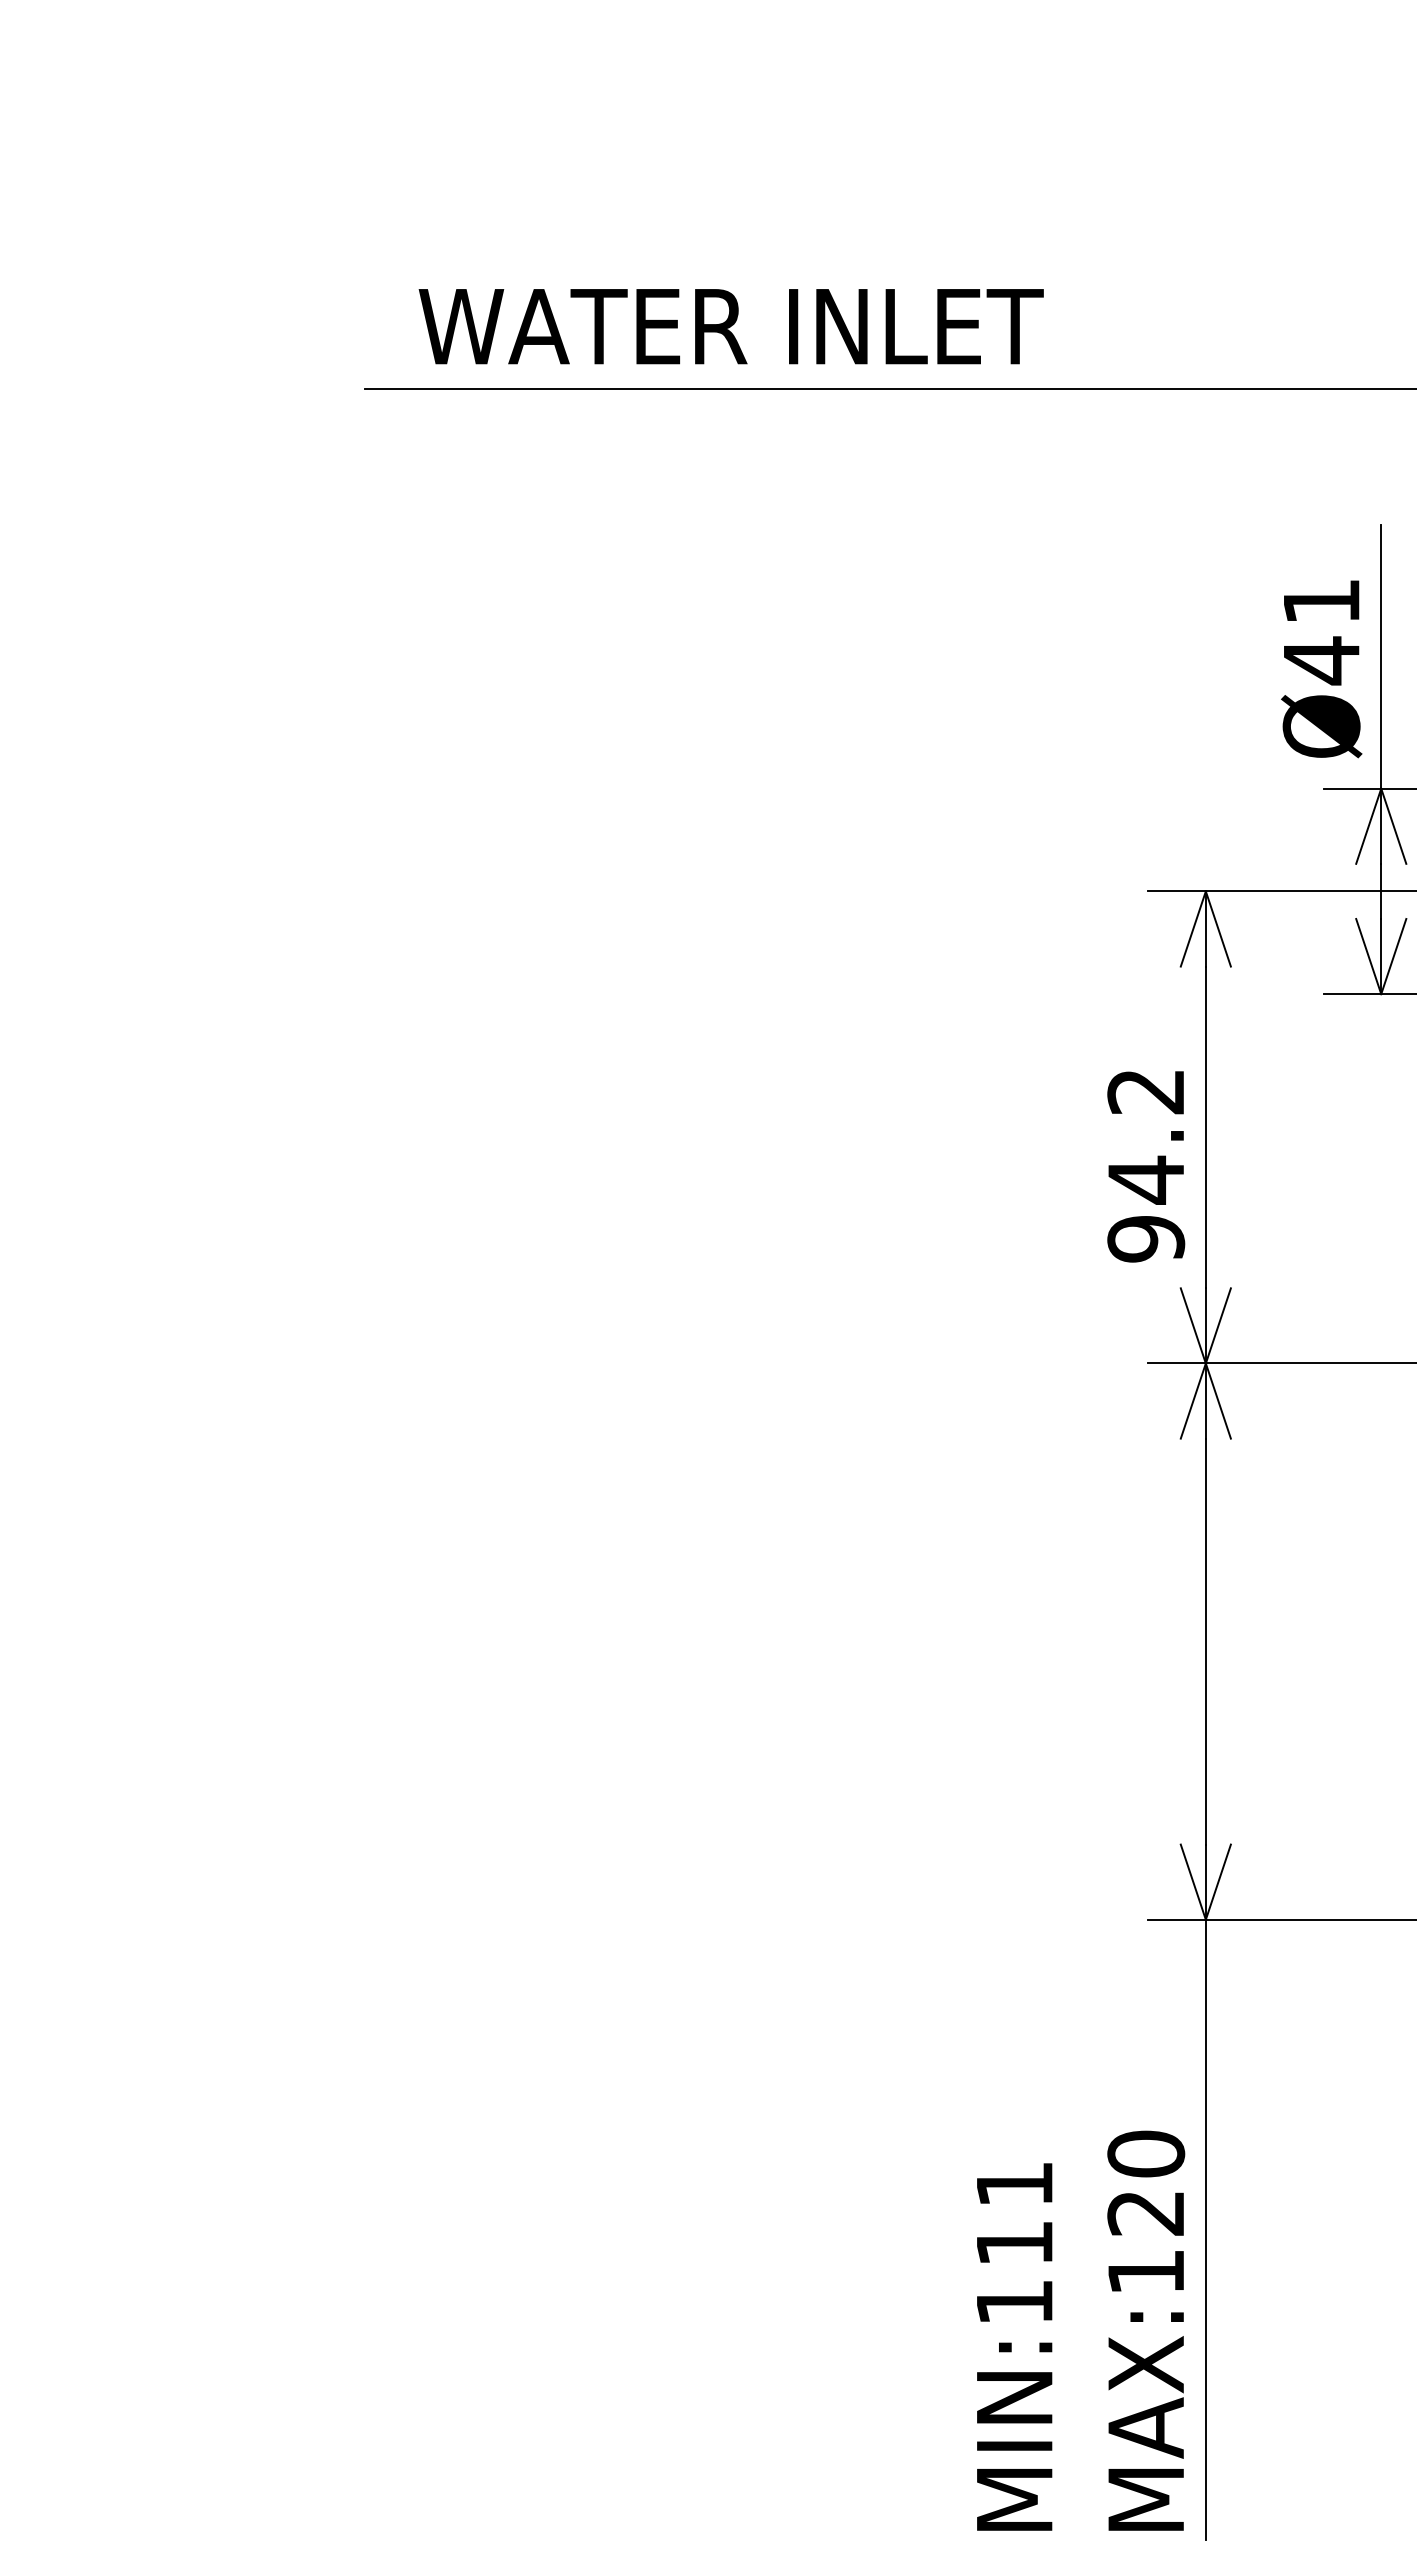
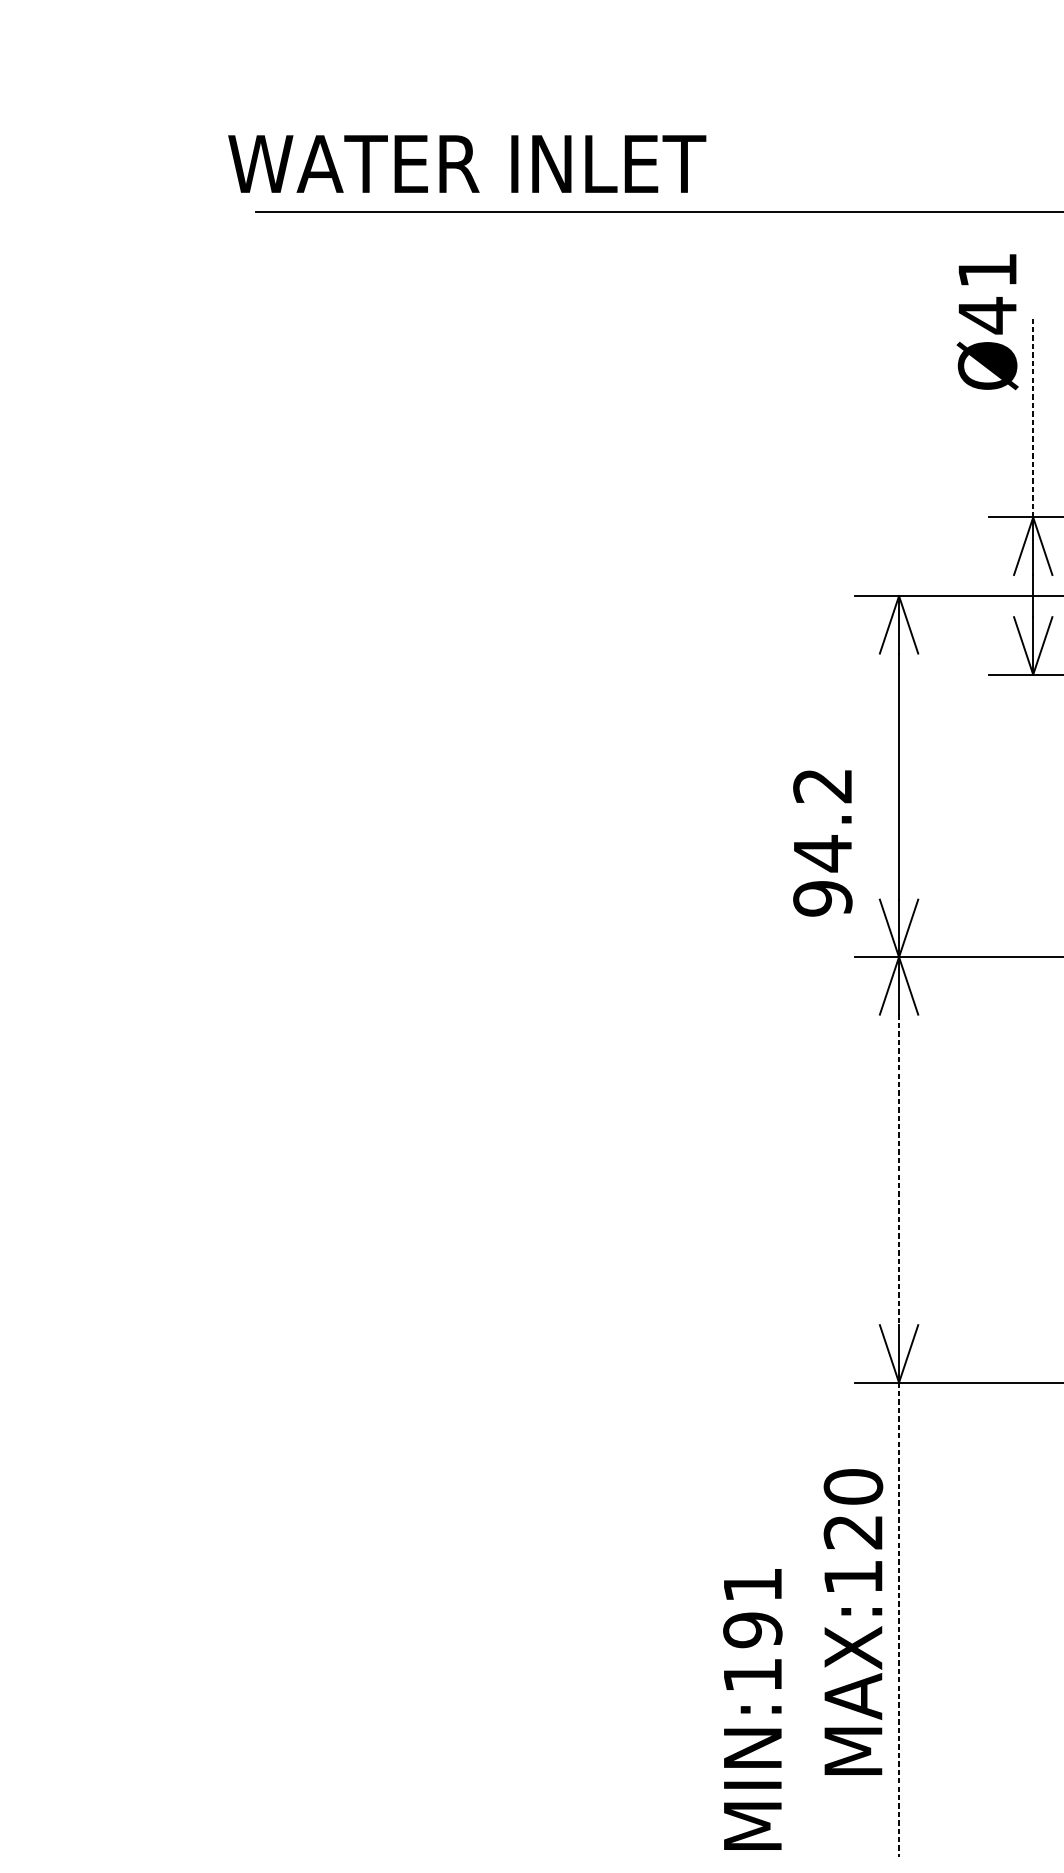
text: (730, 326) -> (466, 163), moved
line: (1381, 656) -> (1033, 416), solid -> dashed
text: (1321, 669) -> (987, 322), moved
text: (1146, 1166) -> (823, 843), moved
line: (1205, 1641) -> (898, 1169), solid -> dashed
line: (1205, 2230) -> (898, 1620), solid -> dashed
text: (1014, 2243) -> (752, 1630), MIN:111 -> MIN:191
text: (1146, 2330) -> (853, 1621), moved

